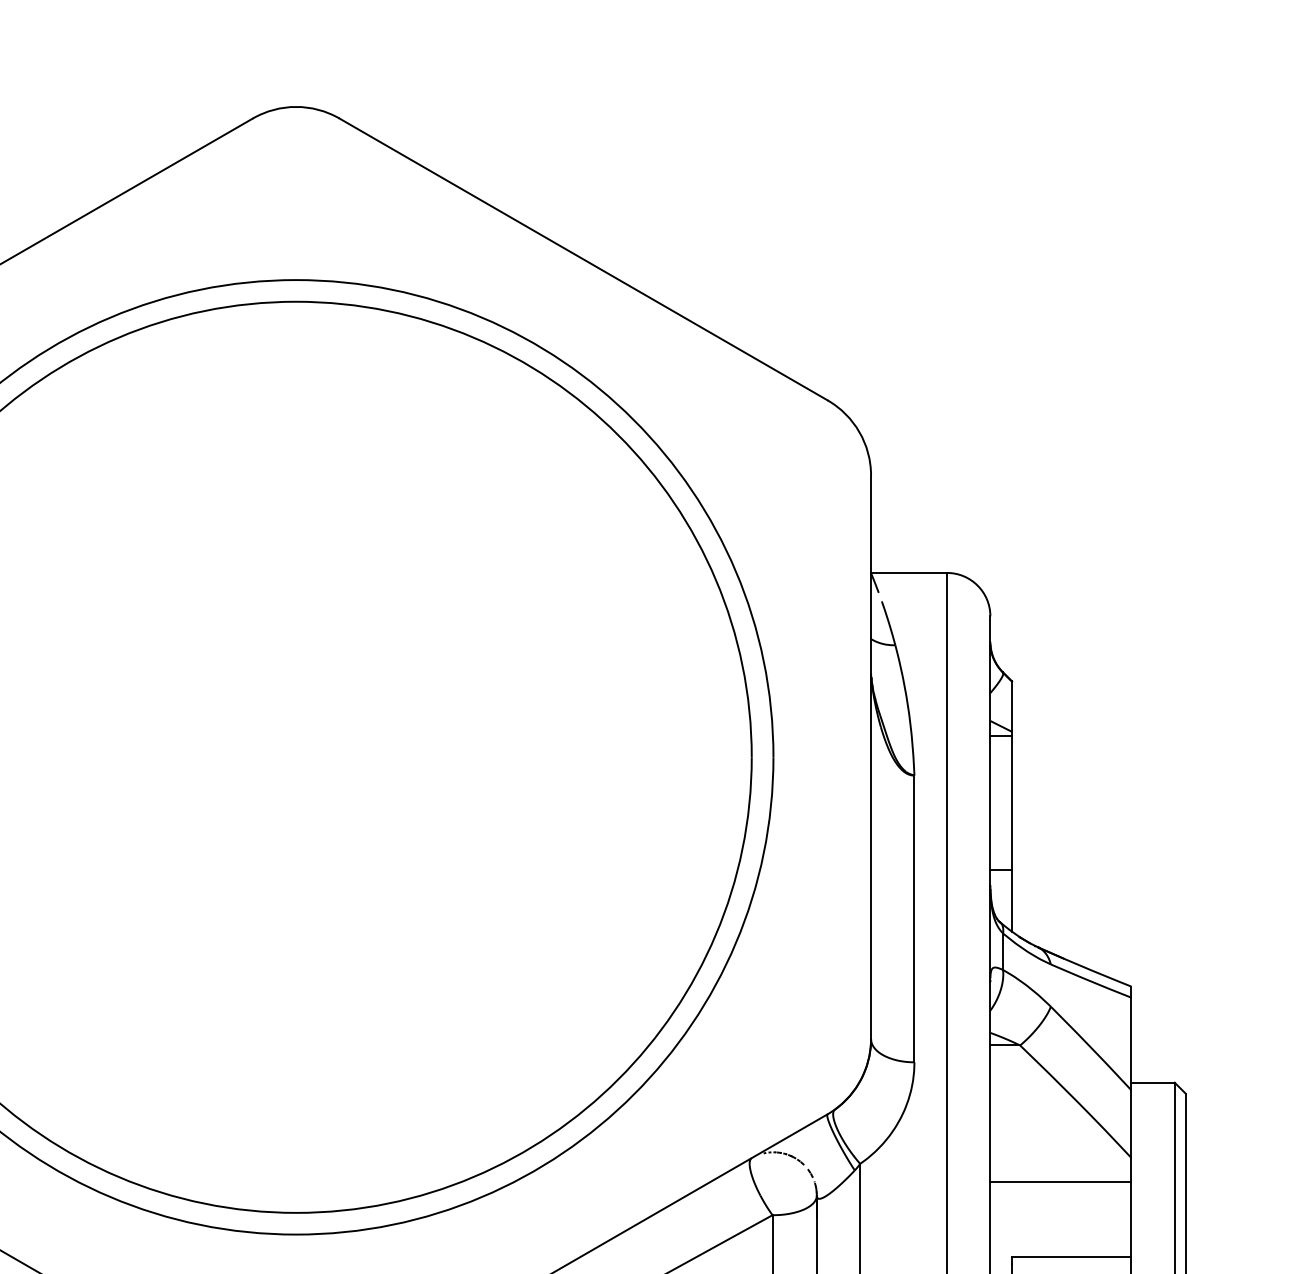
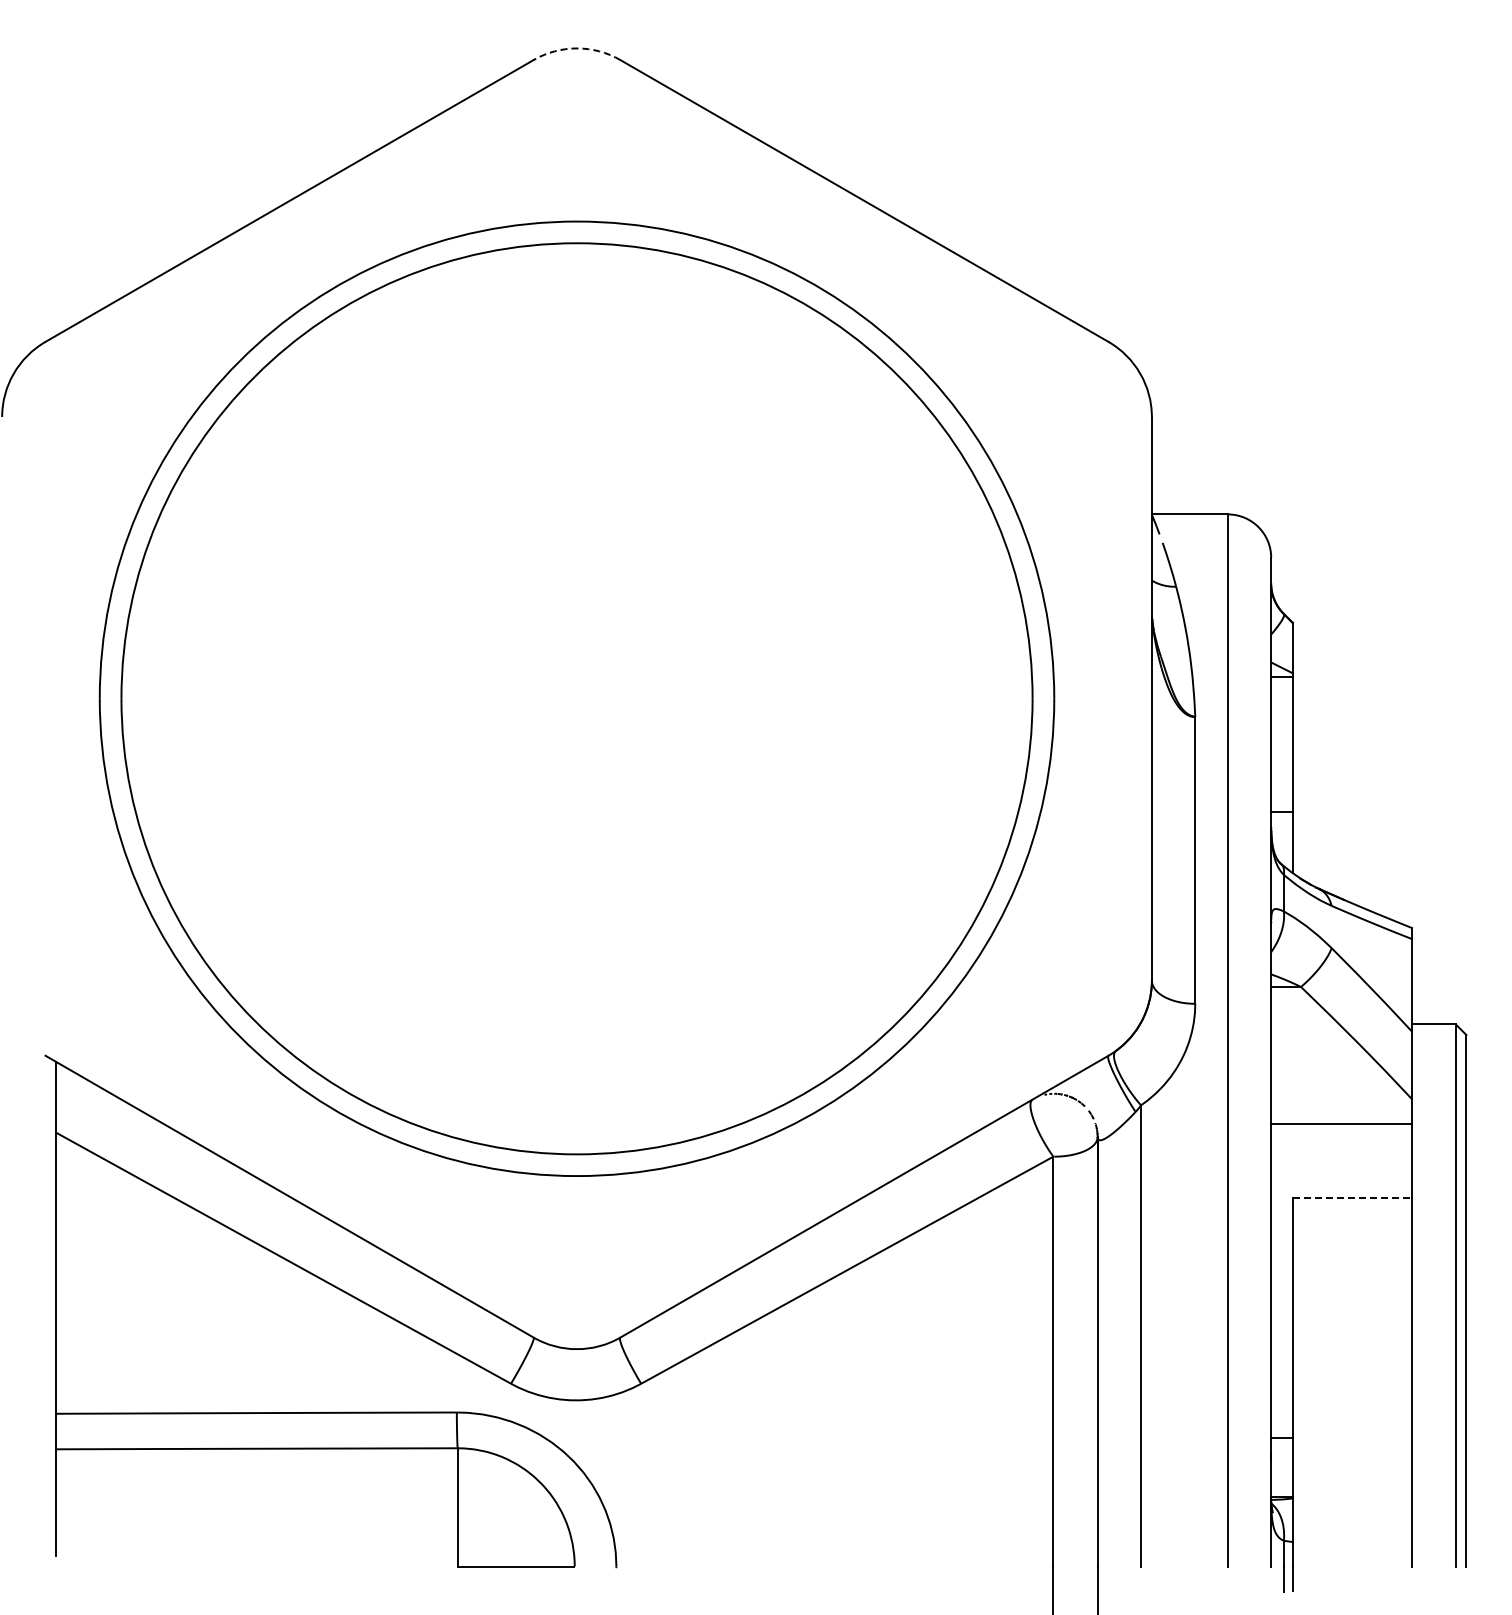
arc: (296, 107) -> (577, 48), solid -> dashed
line: (1071, 1257) -> (1352, 1198), solid -> dashed

